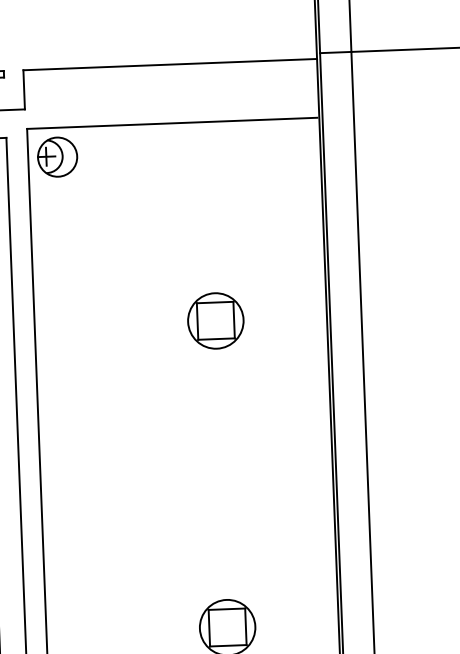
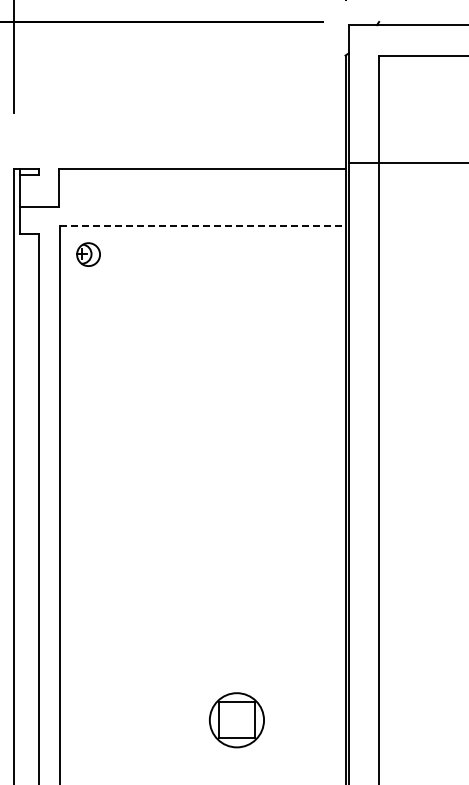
line: (171, 123) -> (201, 226), solid -> dashed
part: (57, 156) -> (88, 254), size x0.6
part: (215, 320) -> (236, 420), removed

